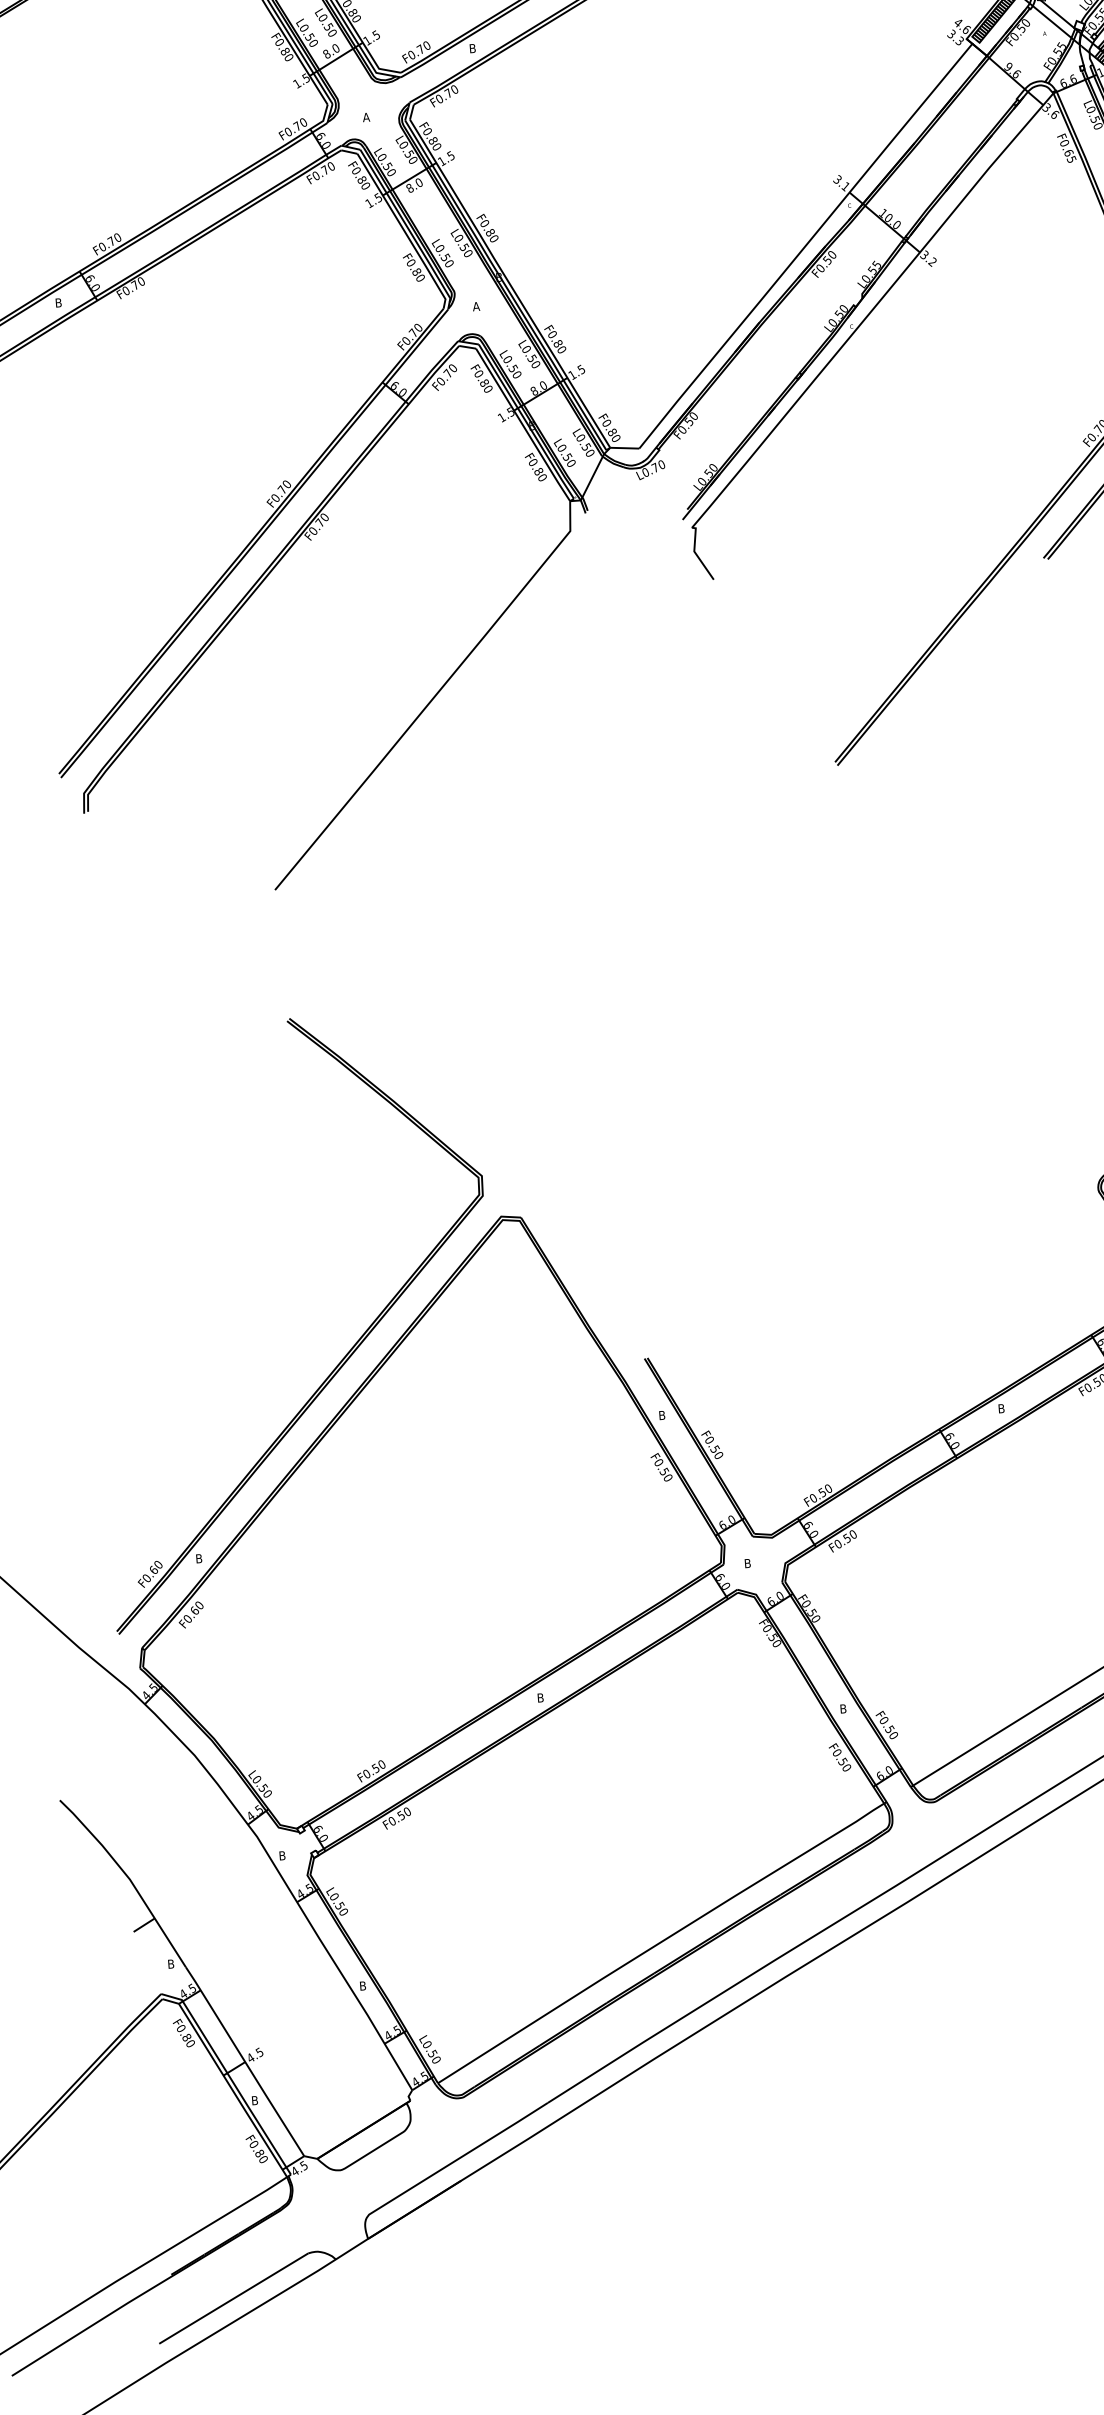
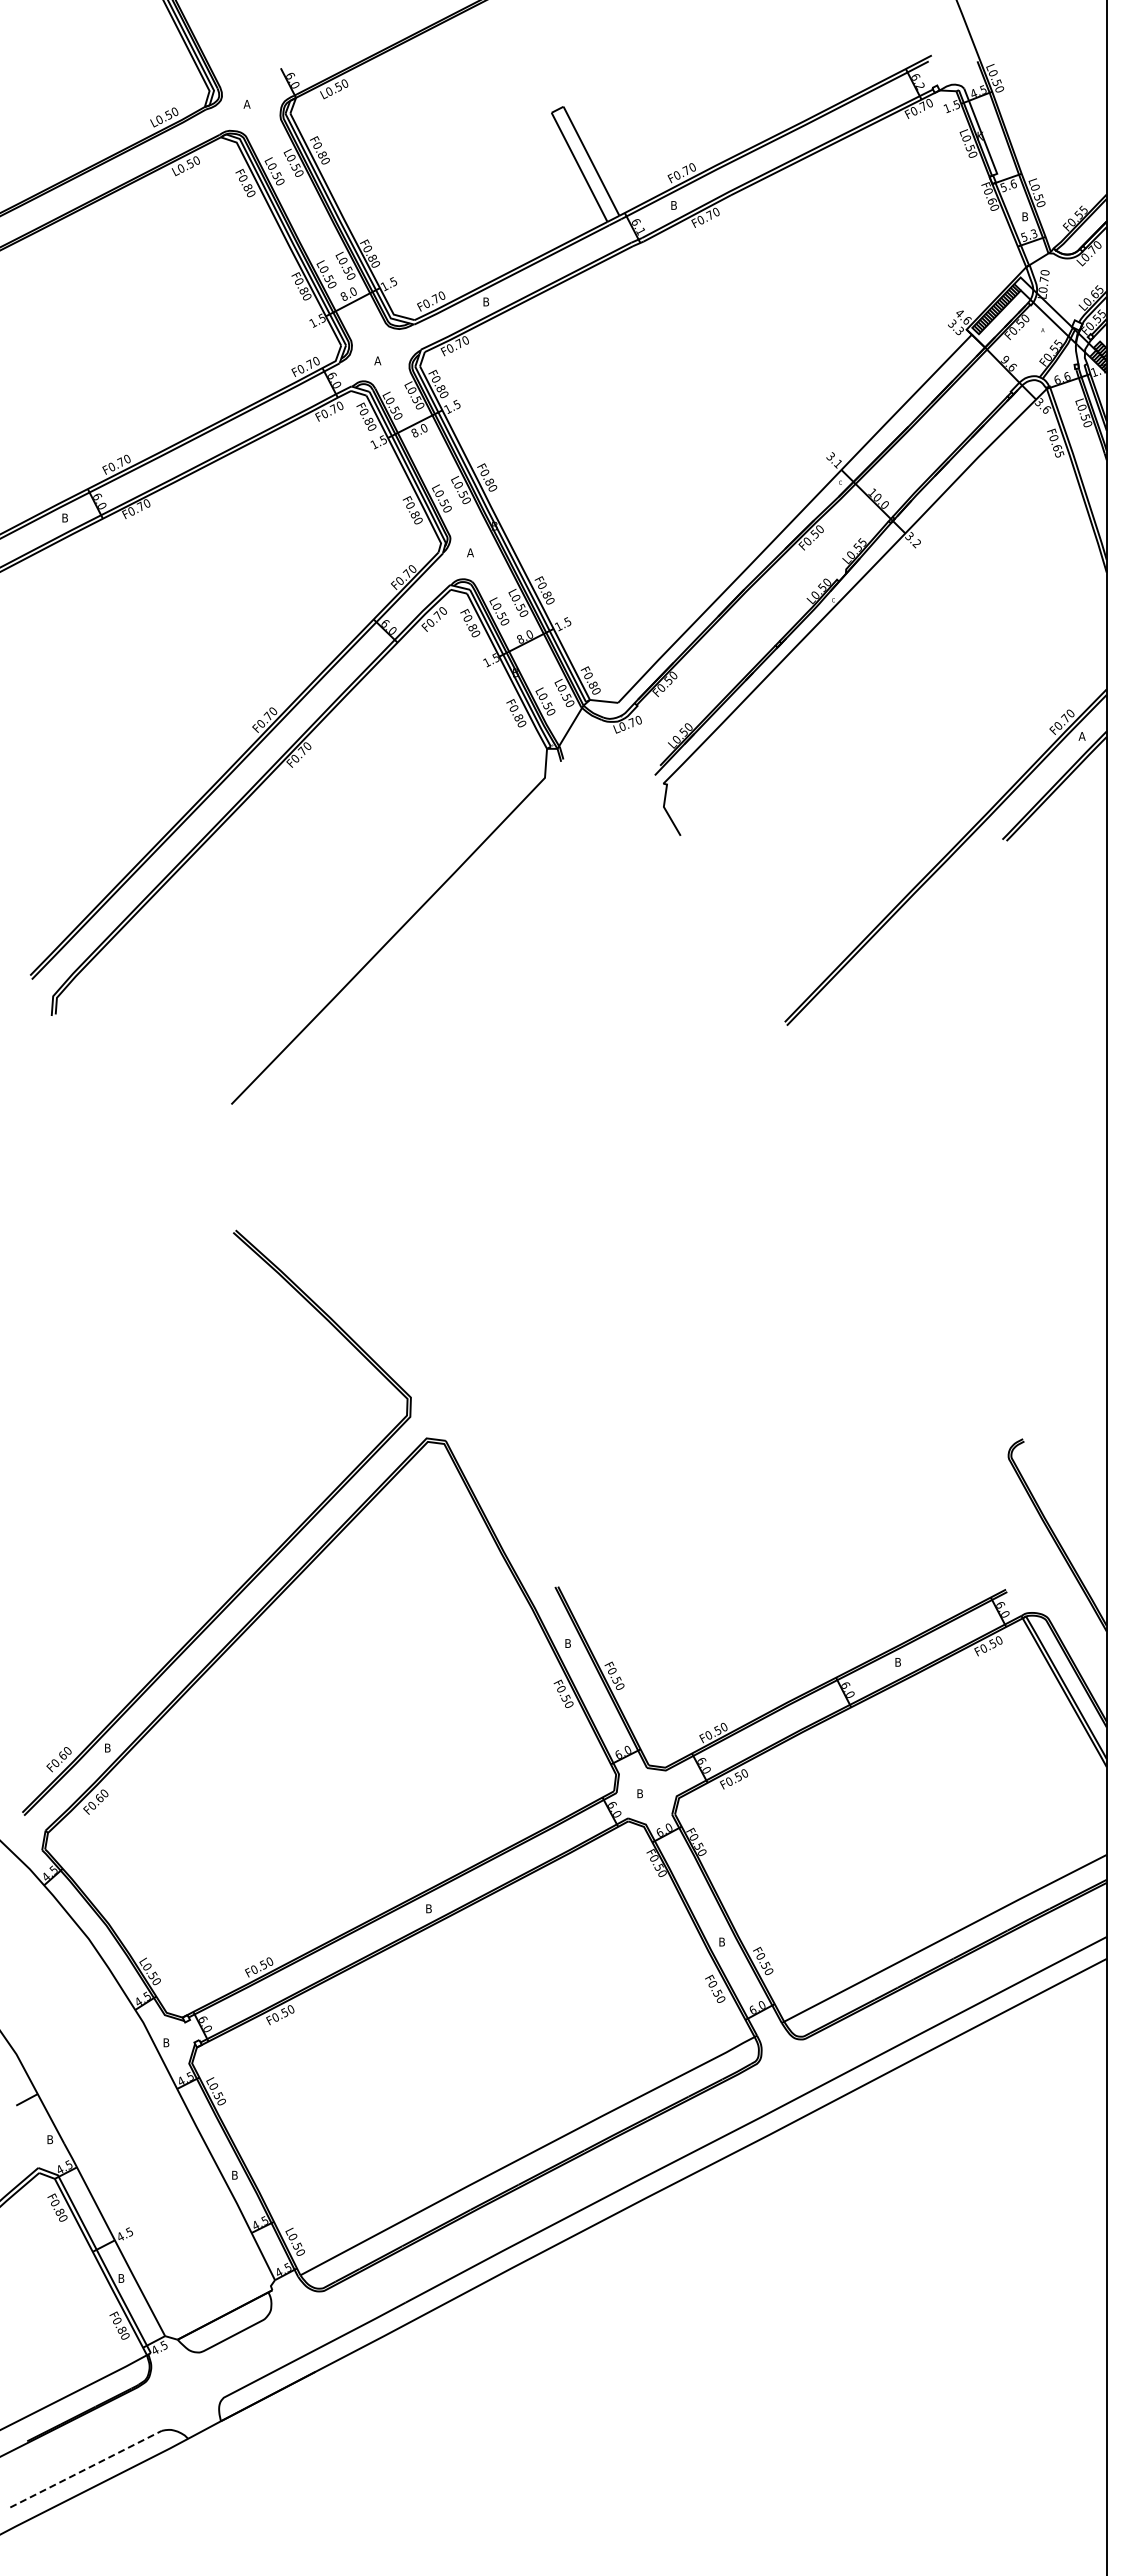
line: (234, 2298) -> (86, 2469), solid -> dashed

